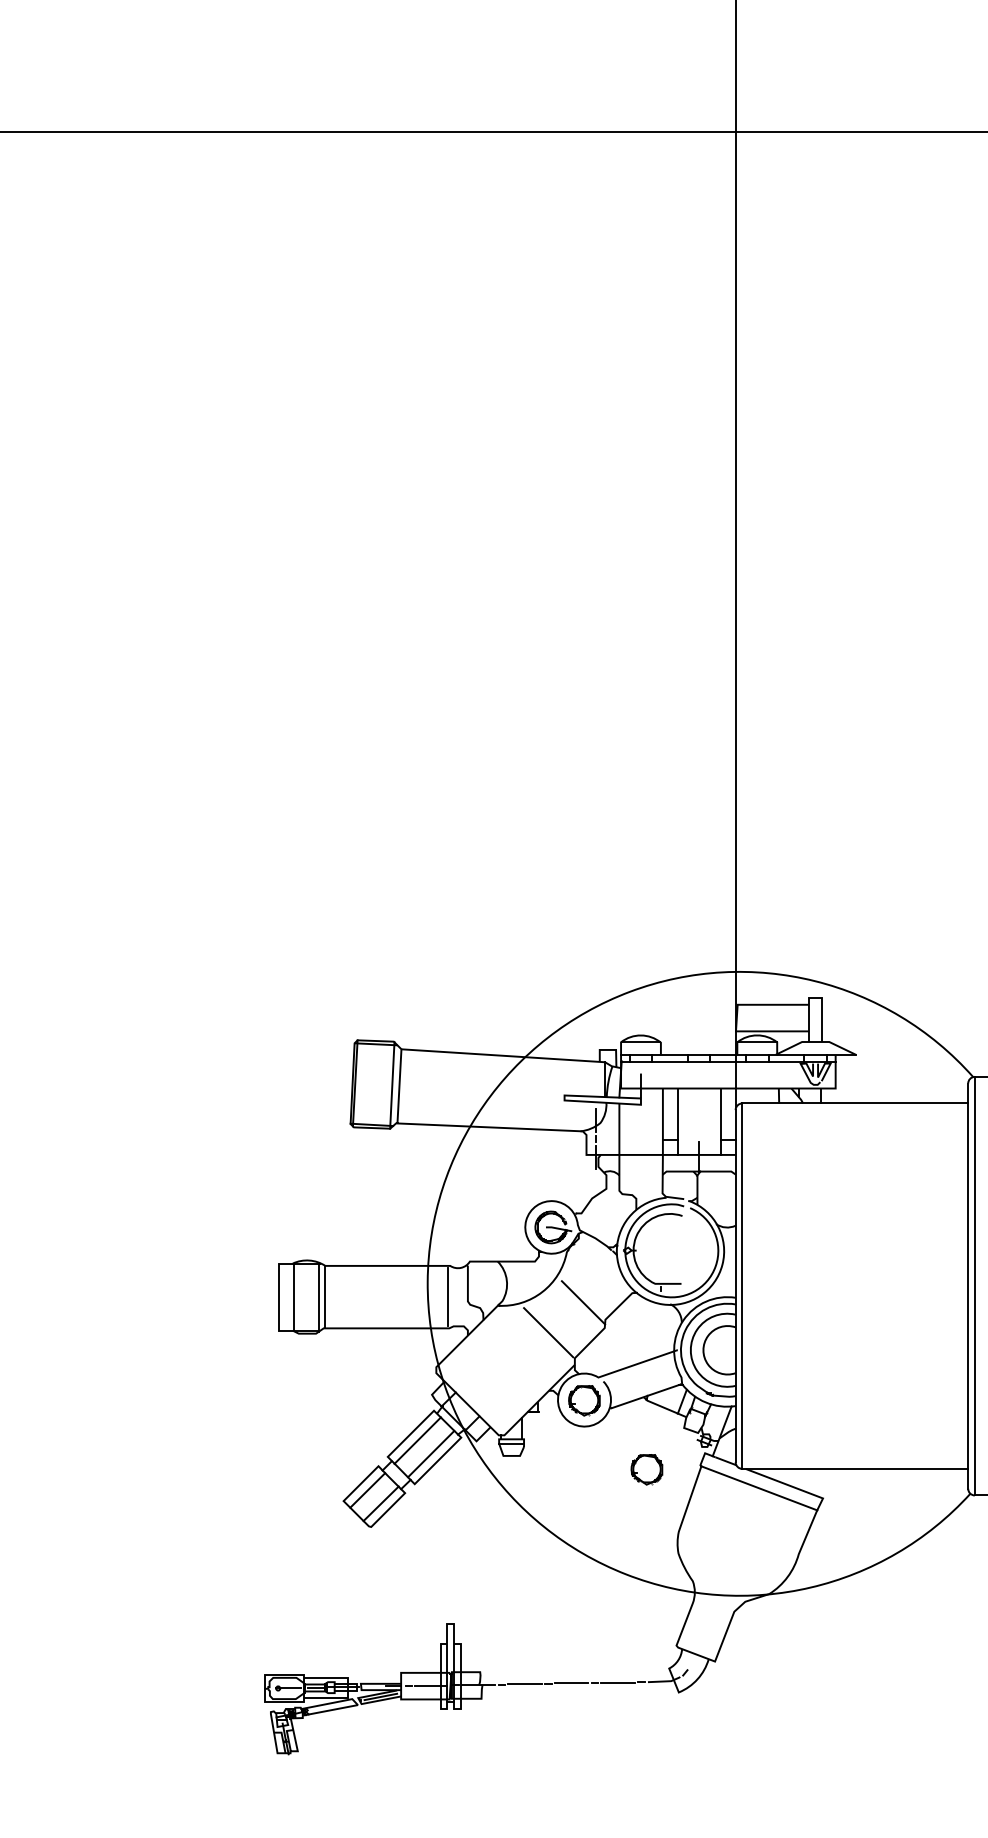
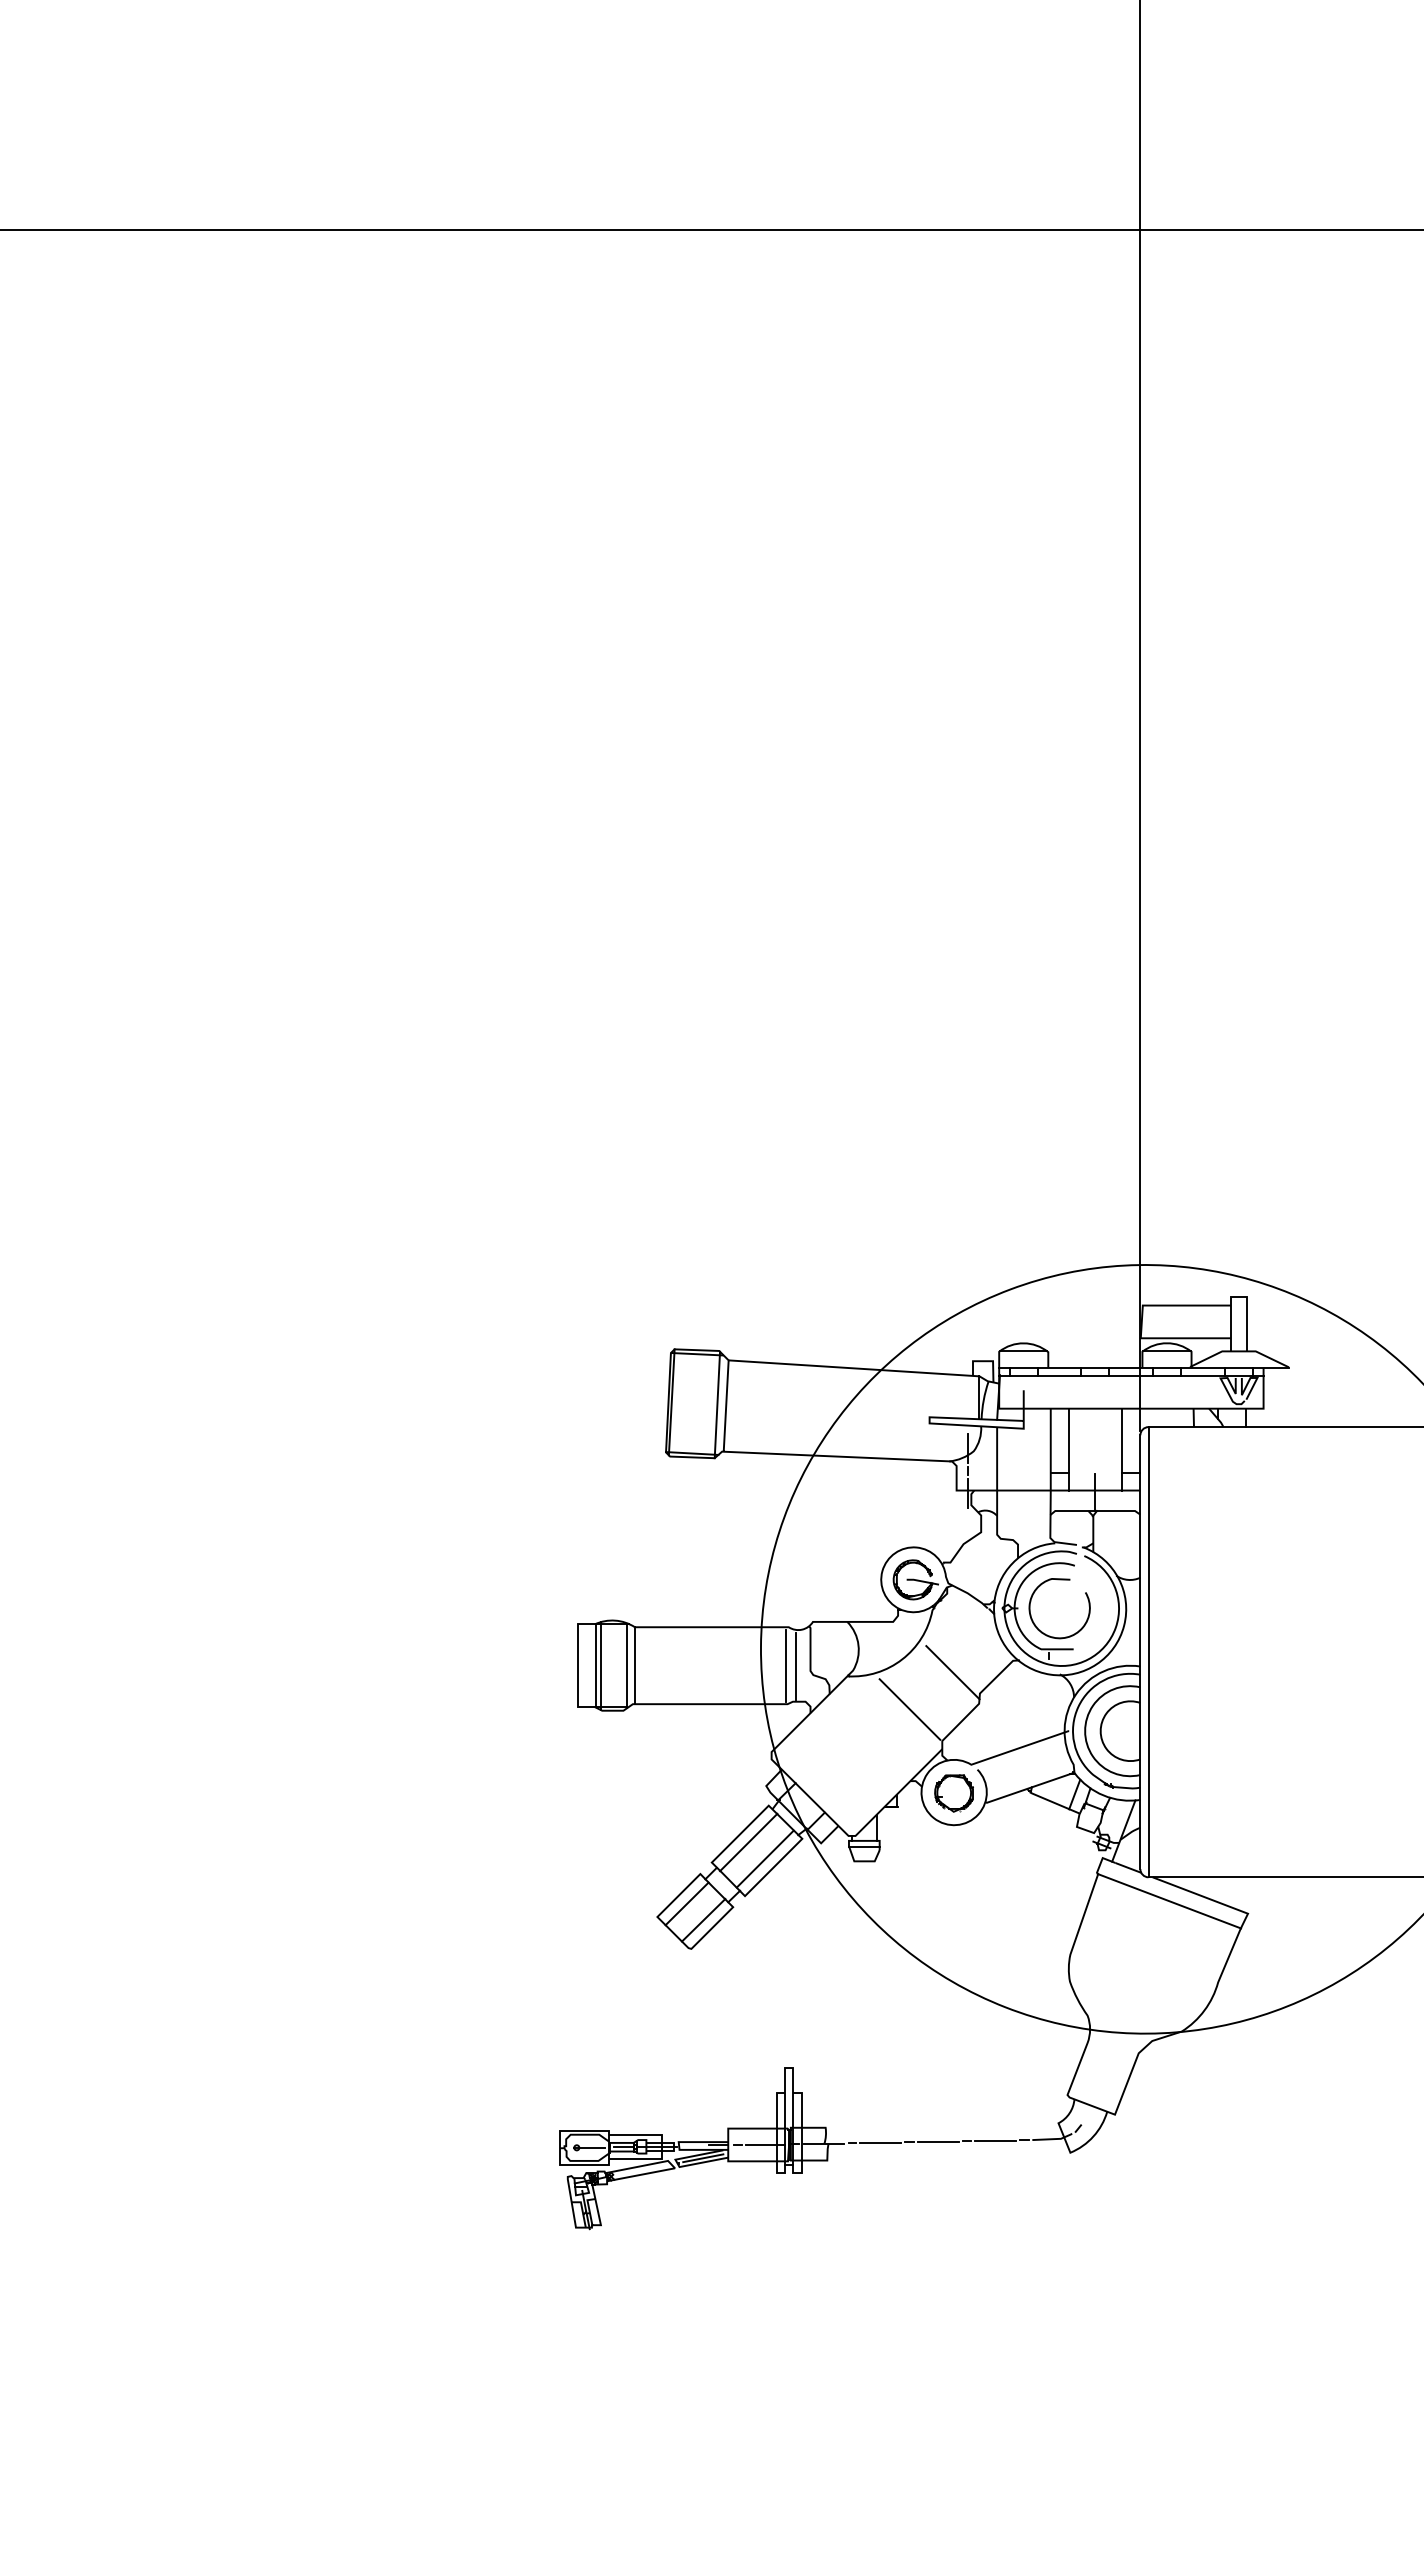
curve: (670, 1227) -> (1059, 1580), added
line: (297, 1296) -> (600, 1665), added
line: (455, 1297) -> (795, 1666), added
part: (646, 1469) -> (1030, 1878), removed

